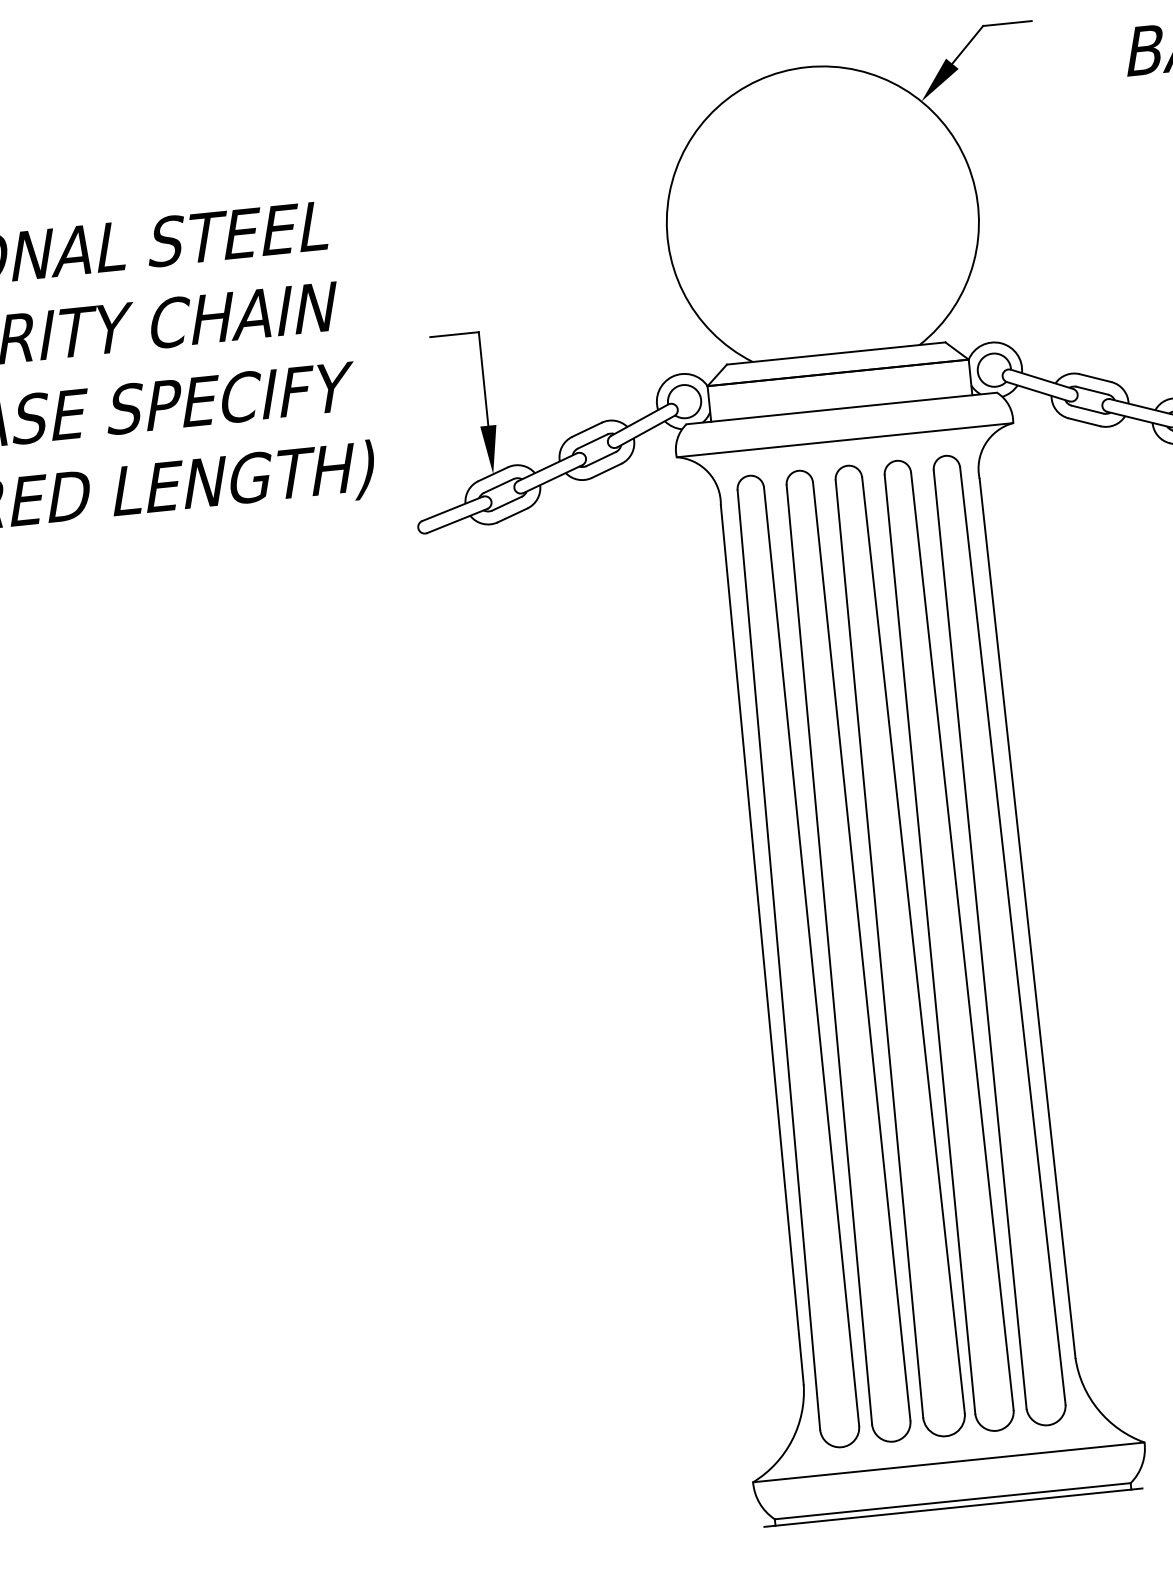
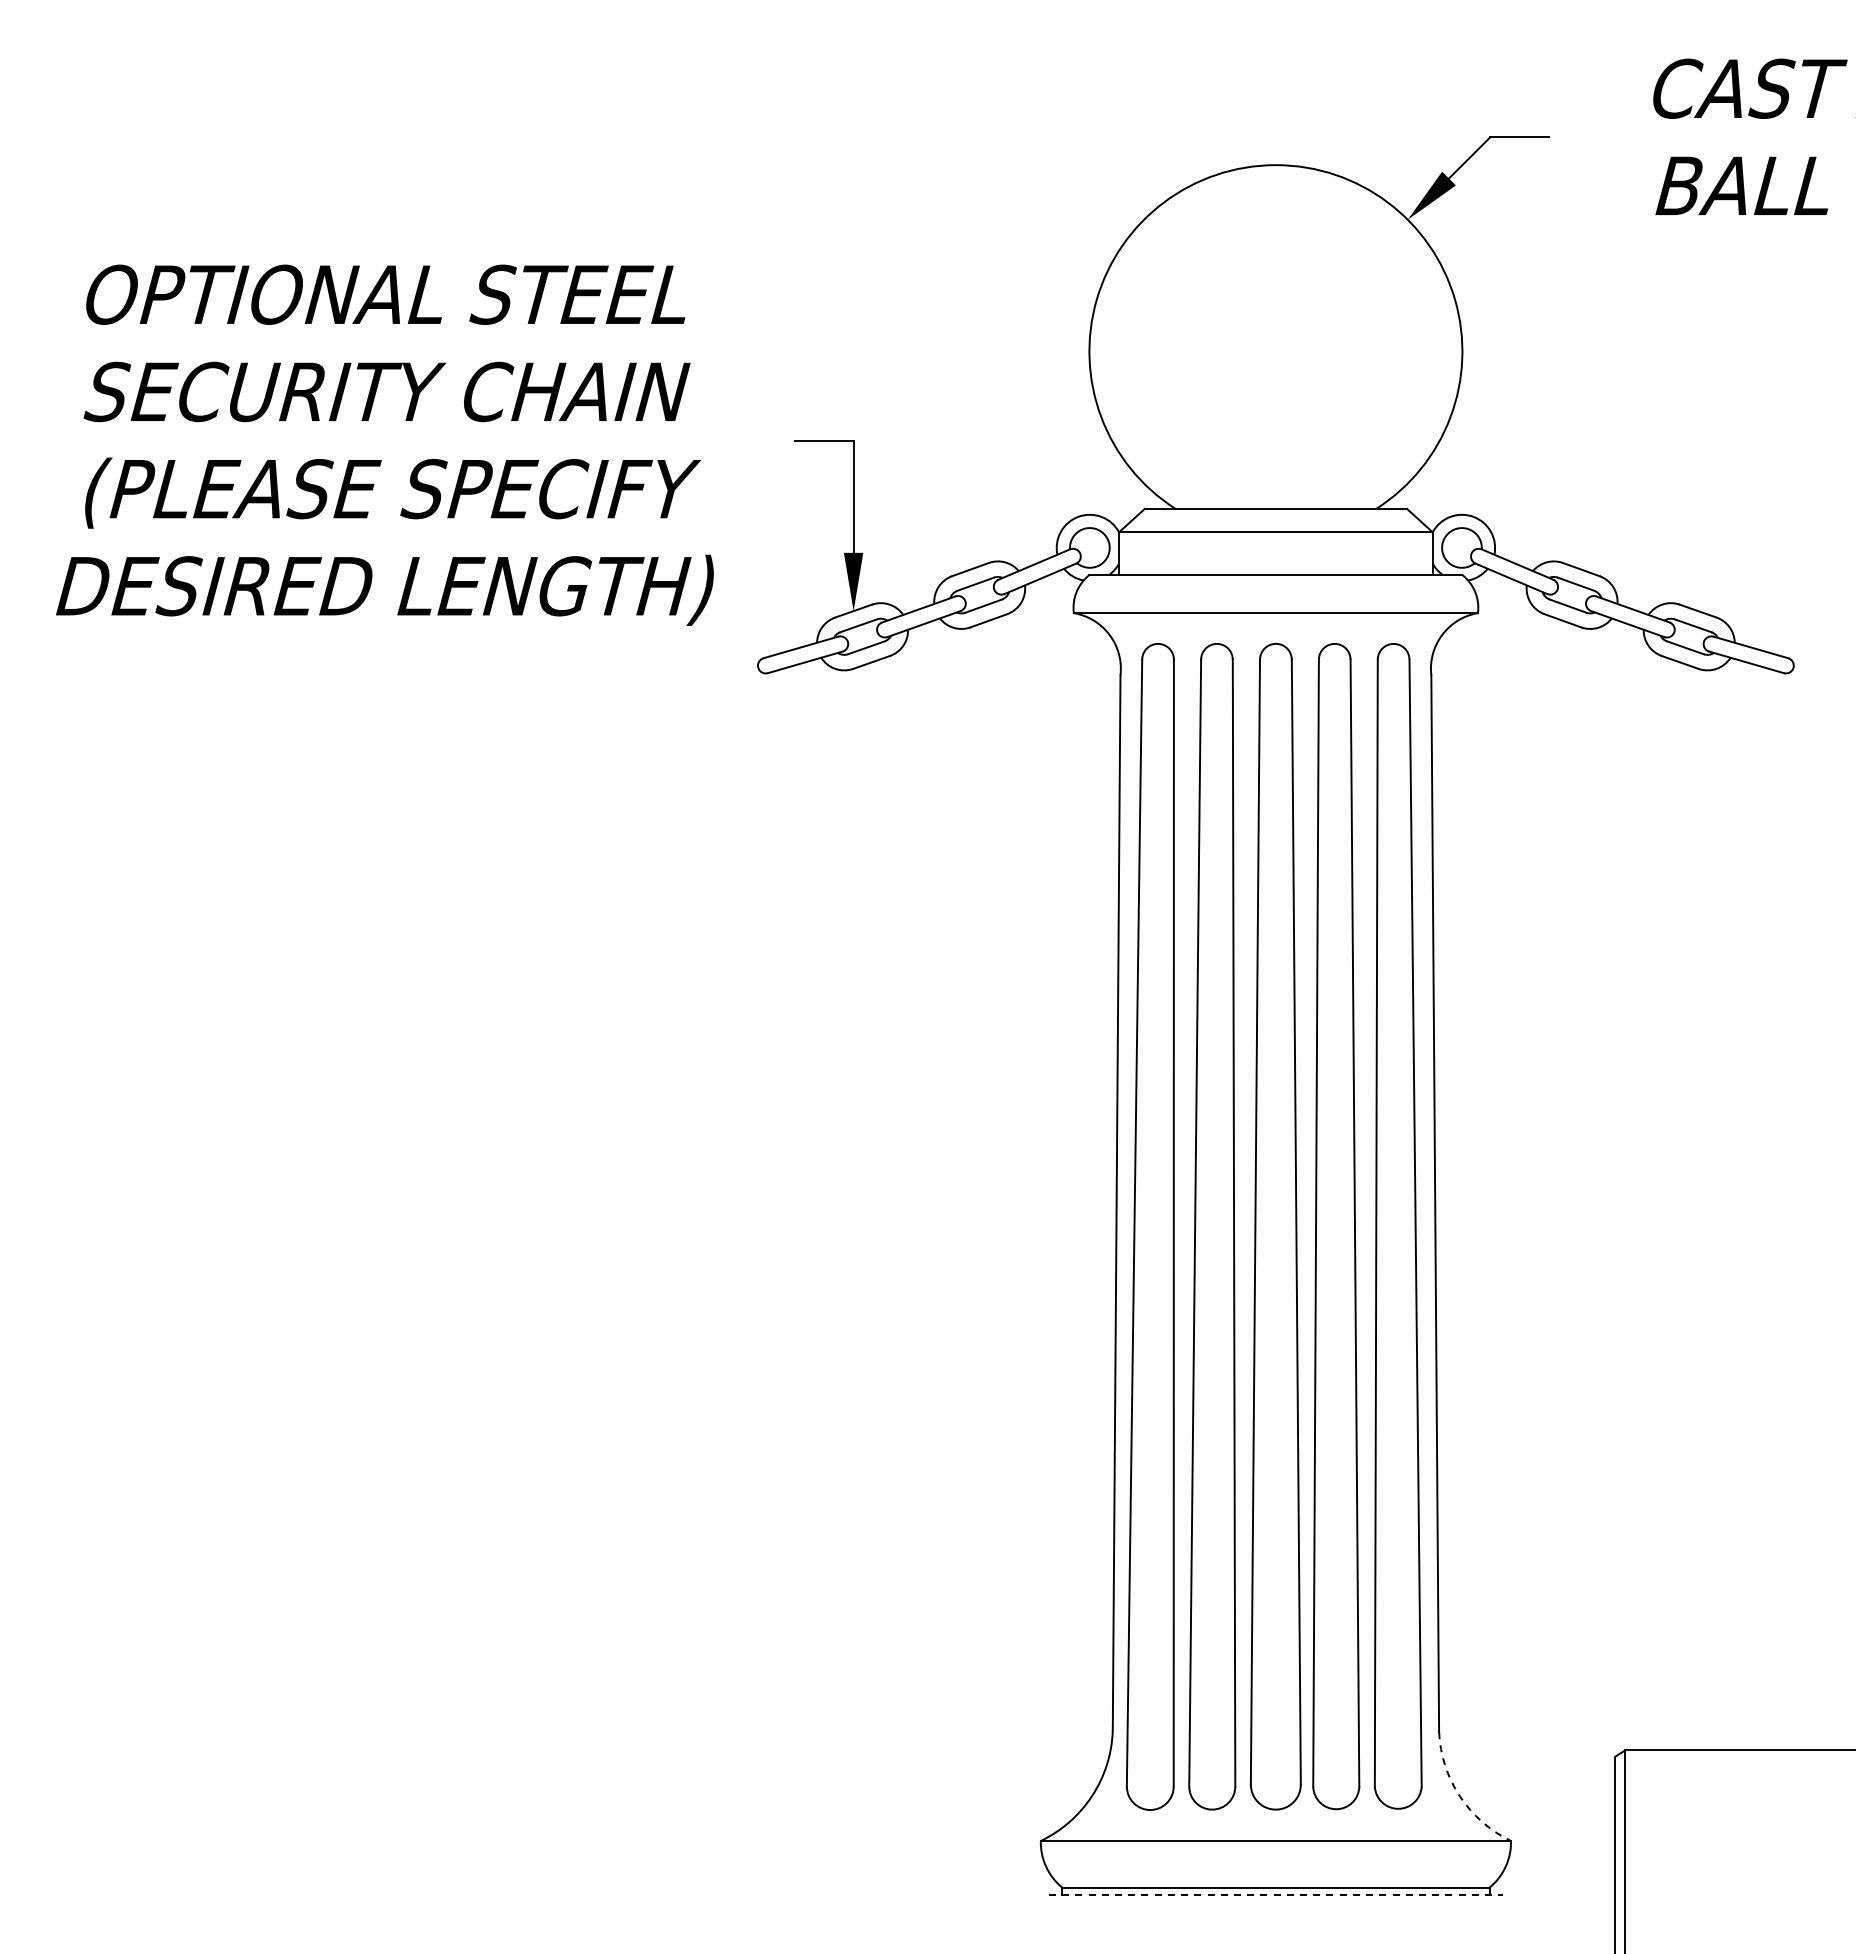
arc: (1098, 1409) -> (1460, 1796), solid -> dashed
line: (953, 1507) -> (1276, 1895), solid -> dashed

